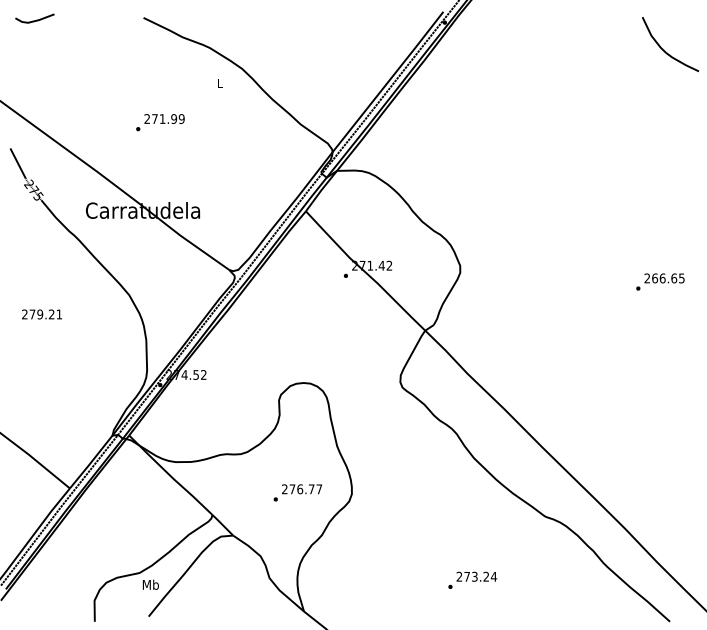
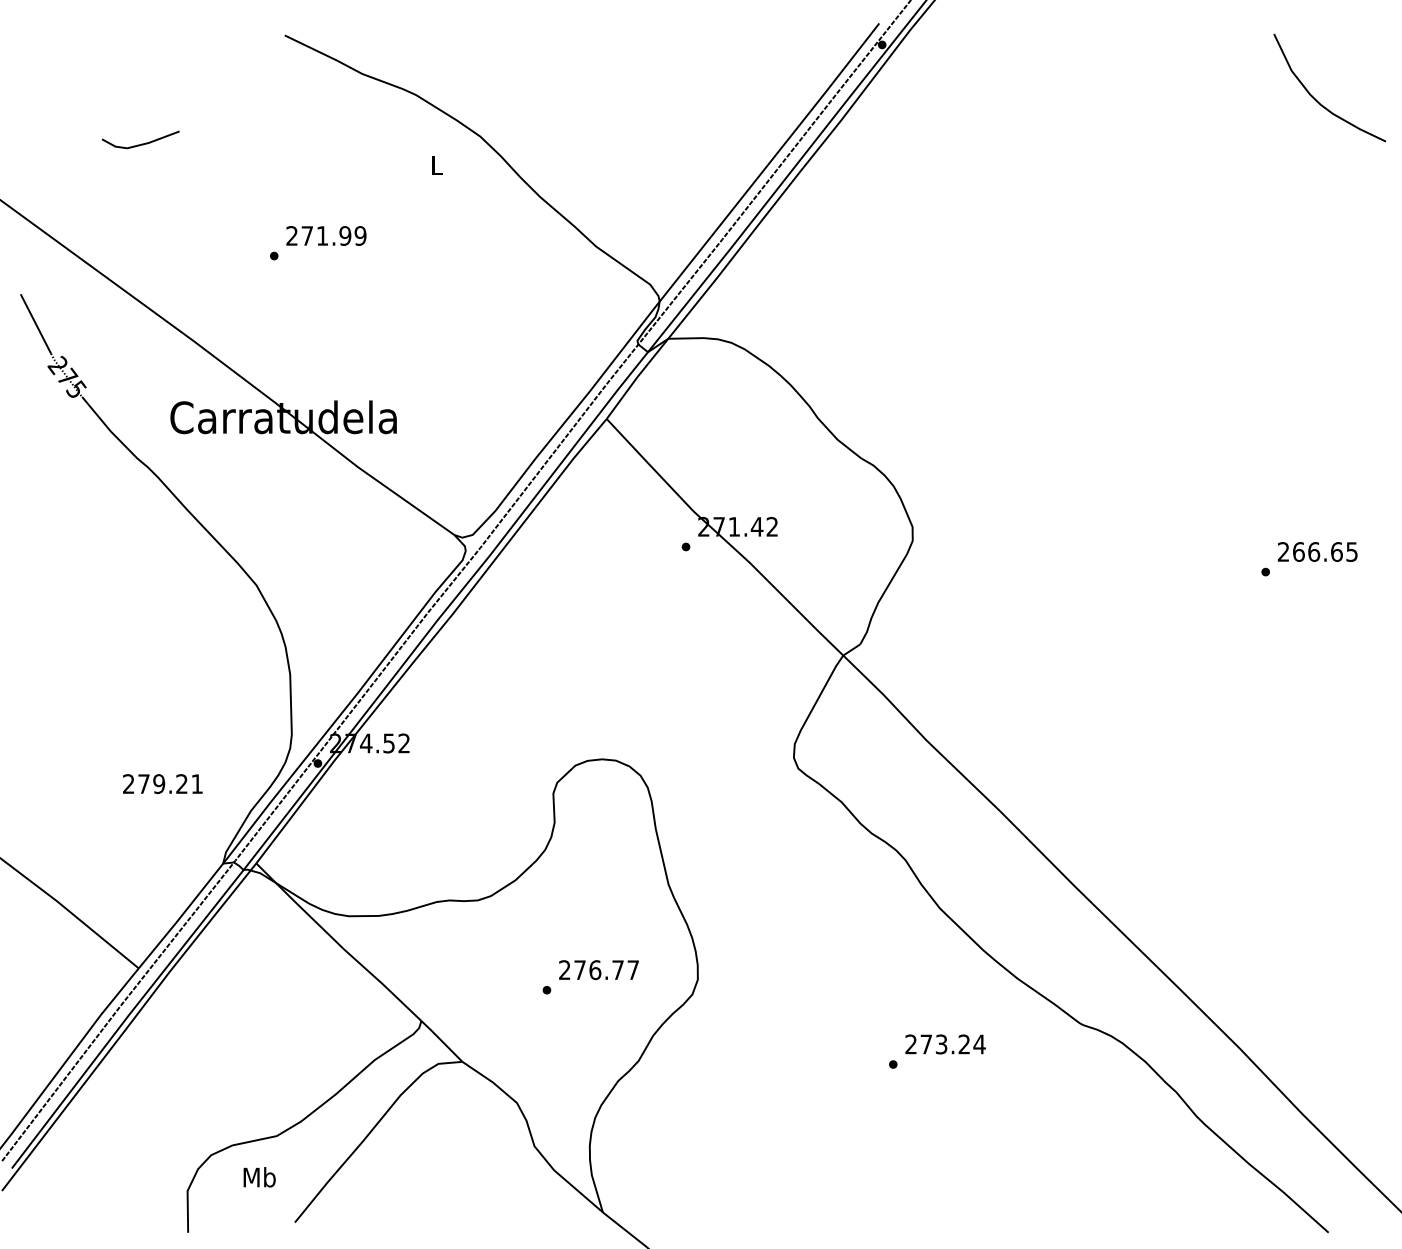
line: (34, 20) -> (139, 143), moved
text: (42, 314) -> (163, 784), moved
text: (472, 579) -> (936, 1049), moved
text: (150, 584) -> (258, 1176), moved

